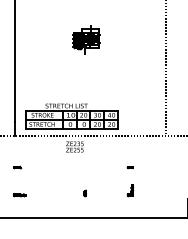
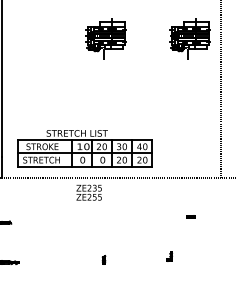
part: (144, 39) -> (190, 37), added
part: (129, 167) -> (190, 216), moved
part: (130, 190) -> (169, 255), size x0.6

